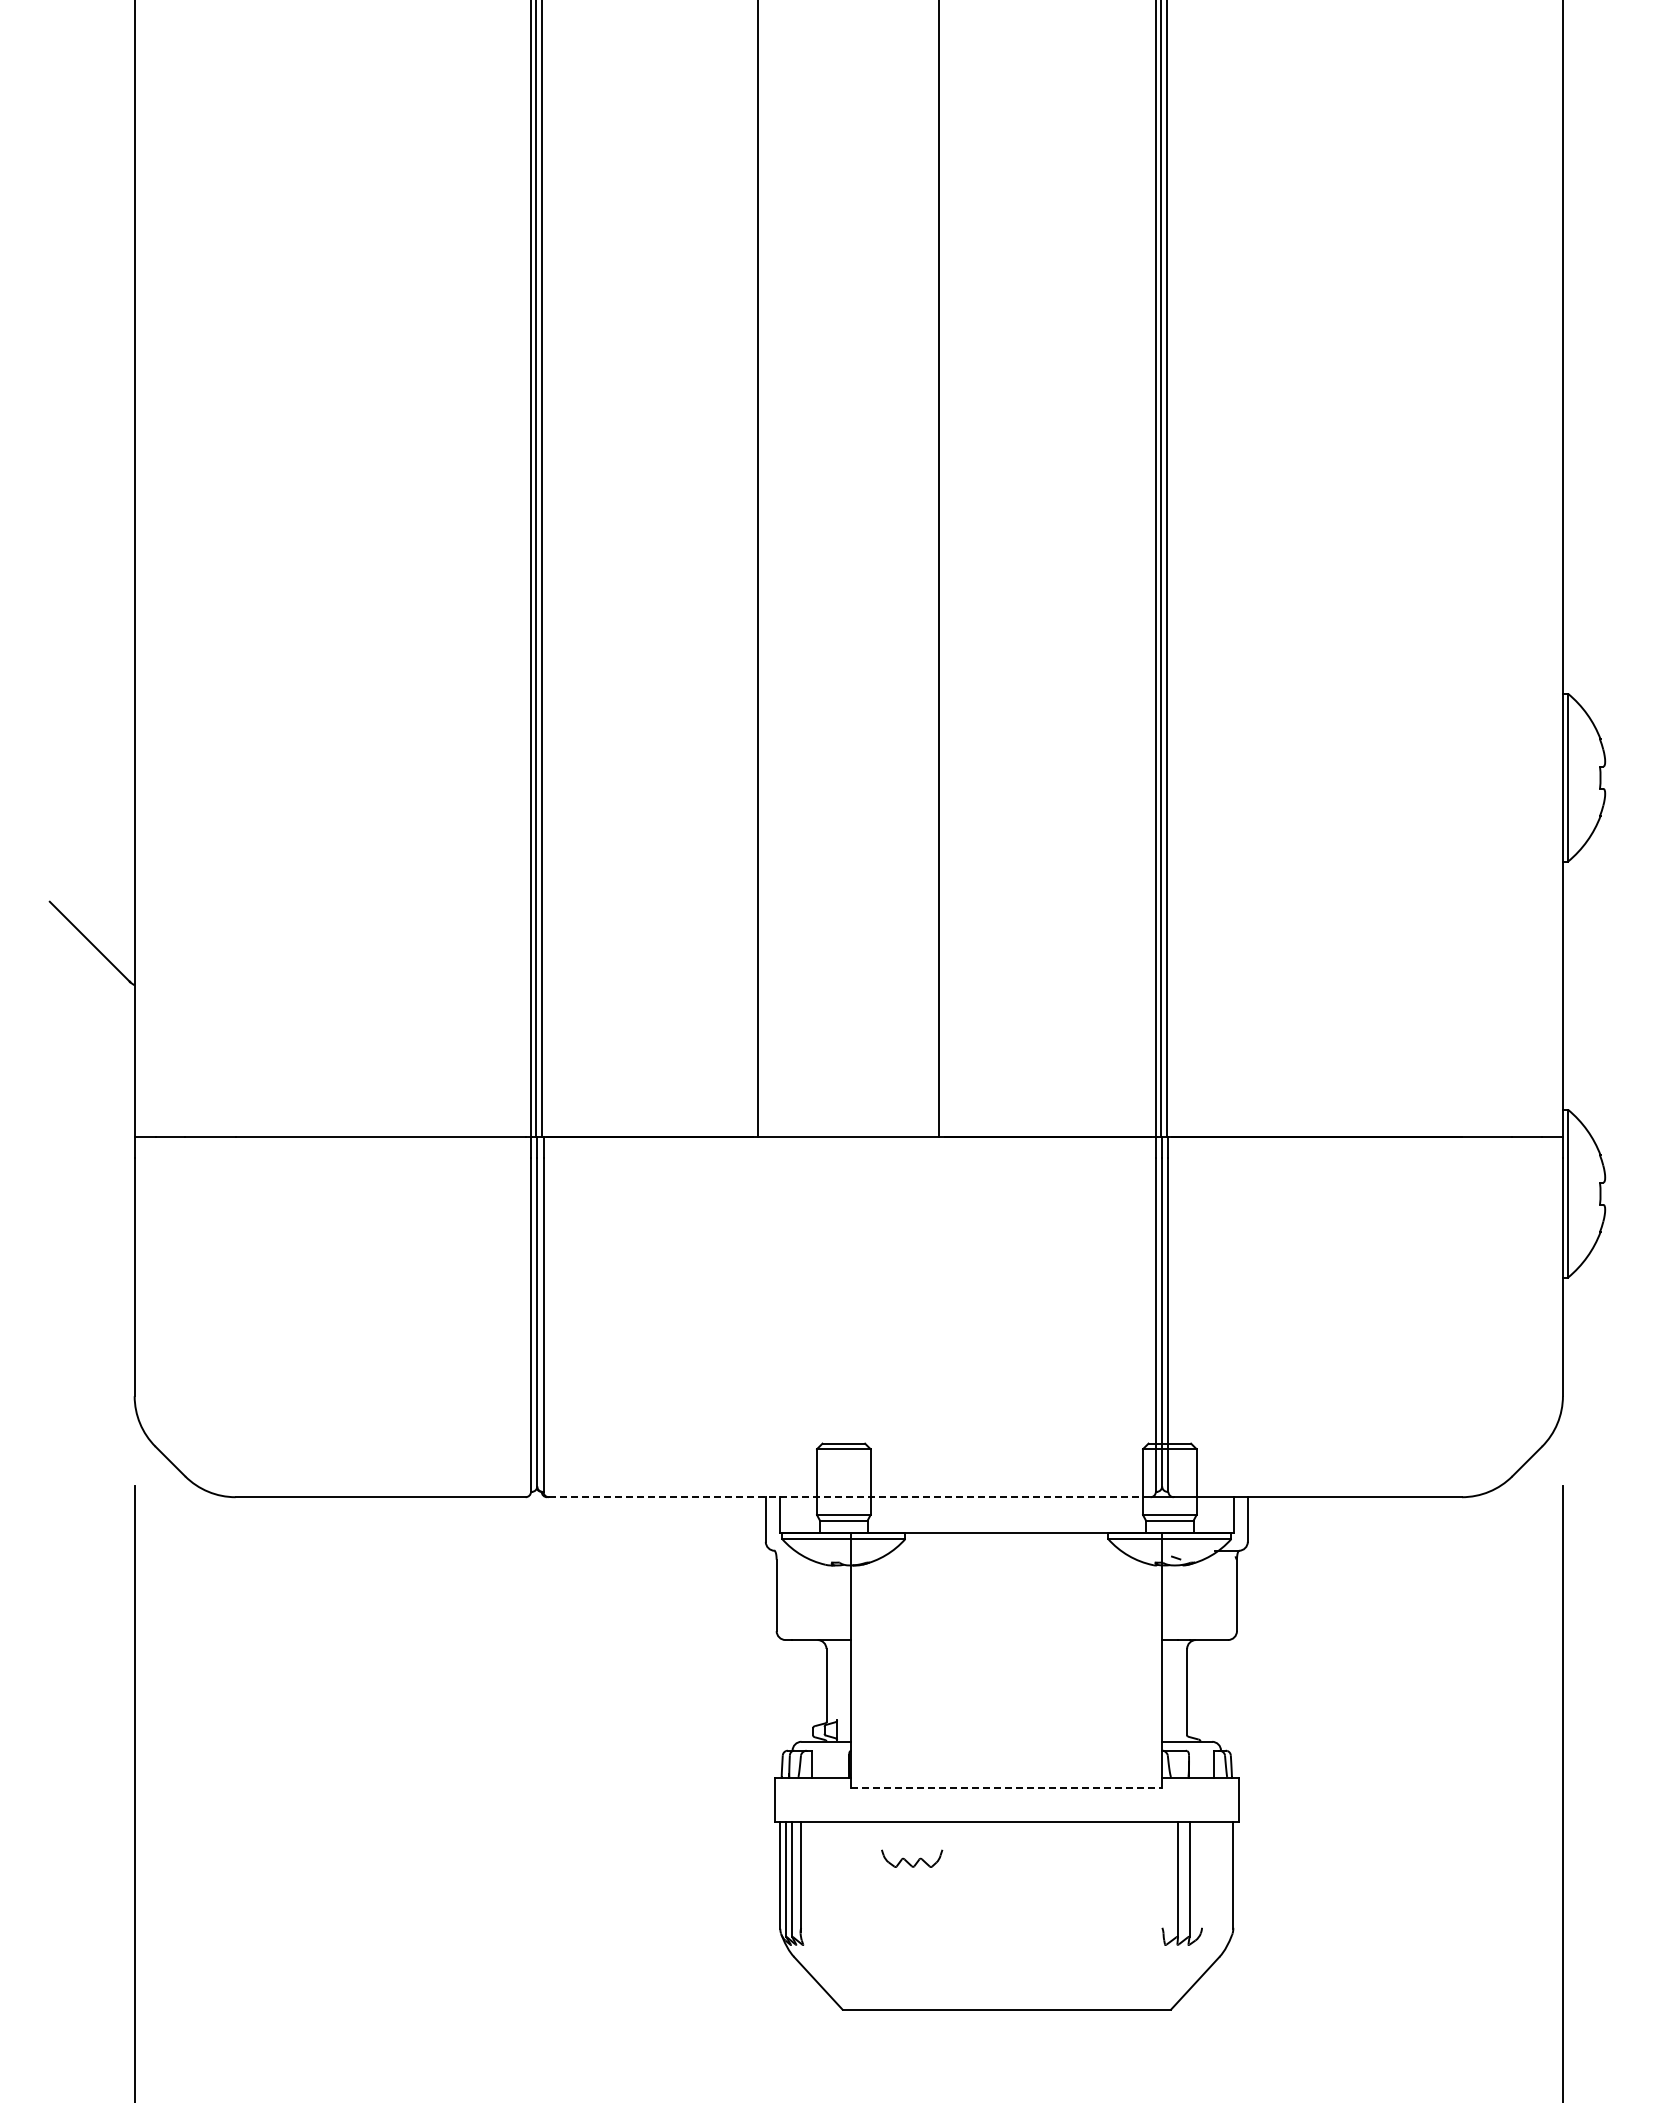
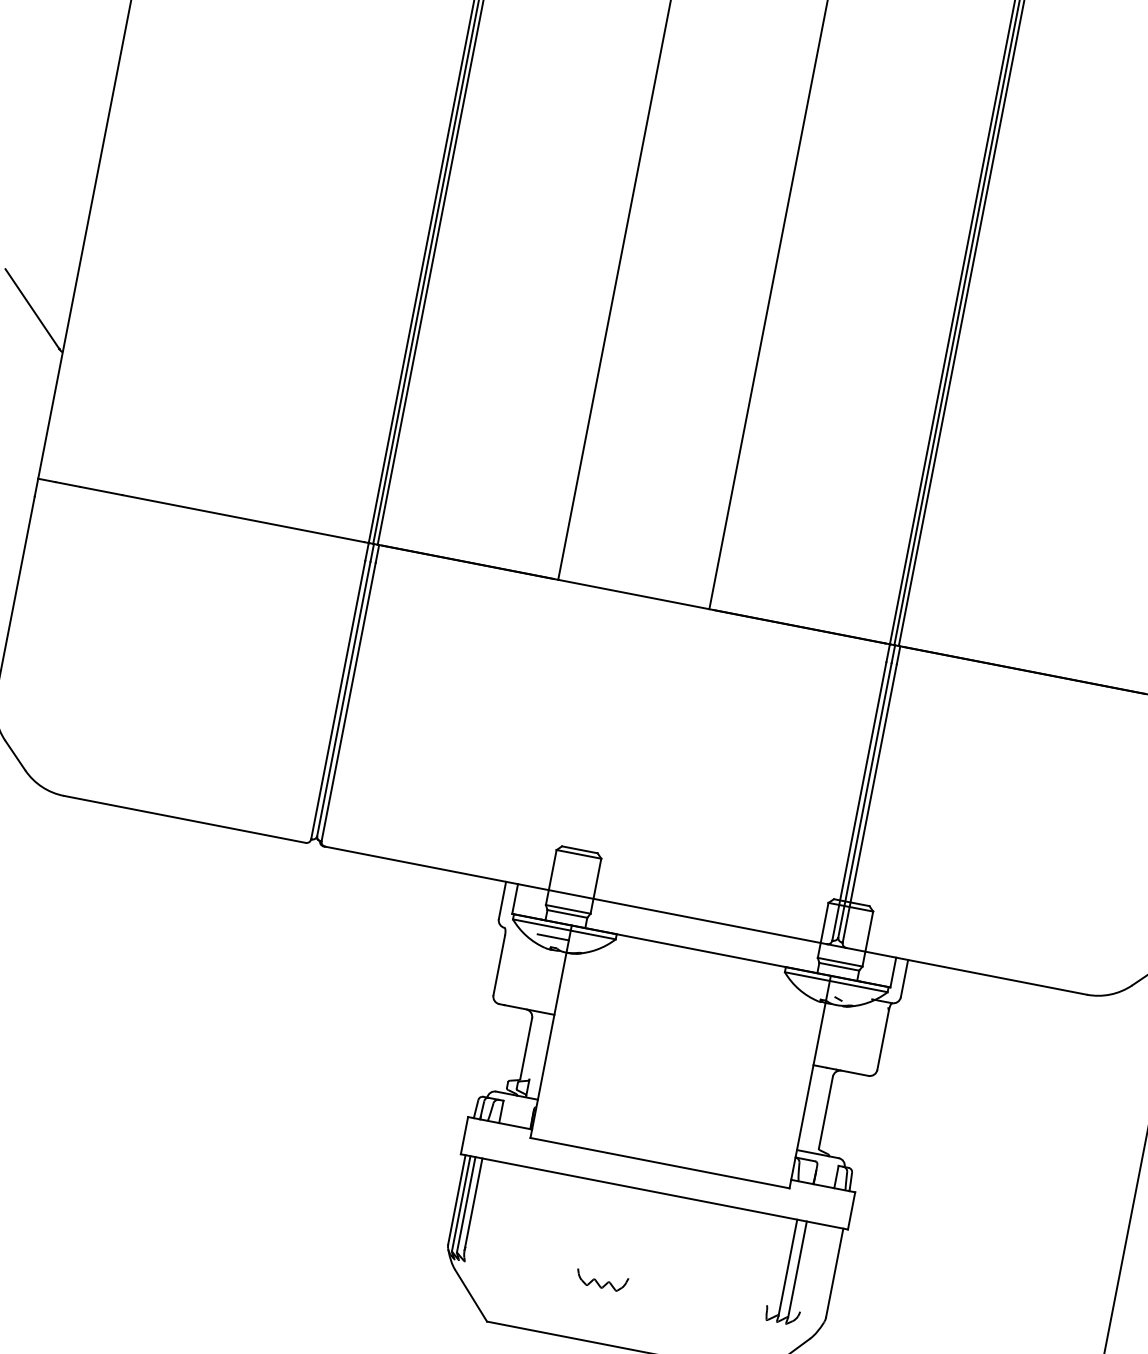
line: (849, 1497) -> (575, 895), dashed -> solid
line: (832, 1550) -> (553, 937), added
line: (1007, 1787) -> (660, 1163), dashed -> solid
part: (912, 1858) -> (602, 1280), moved

